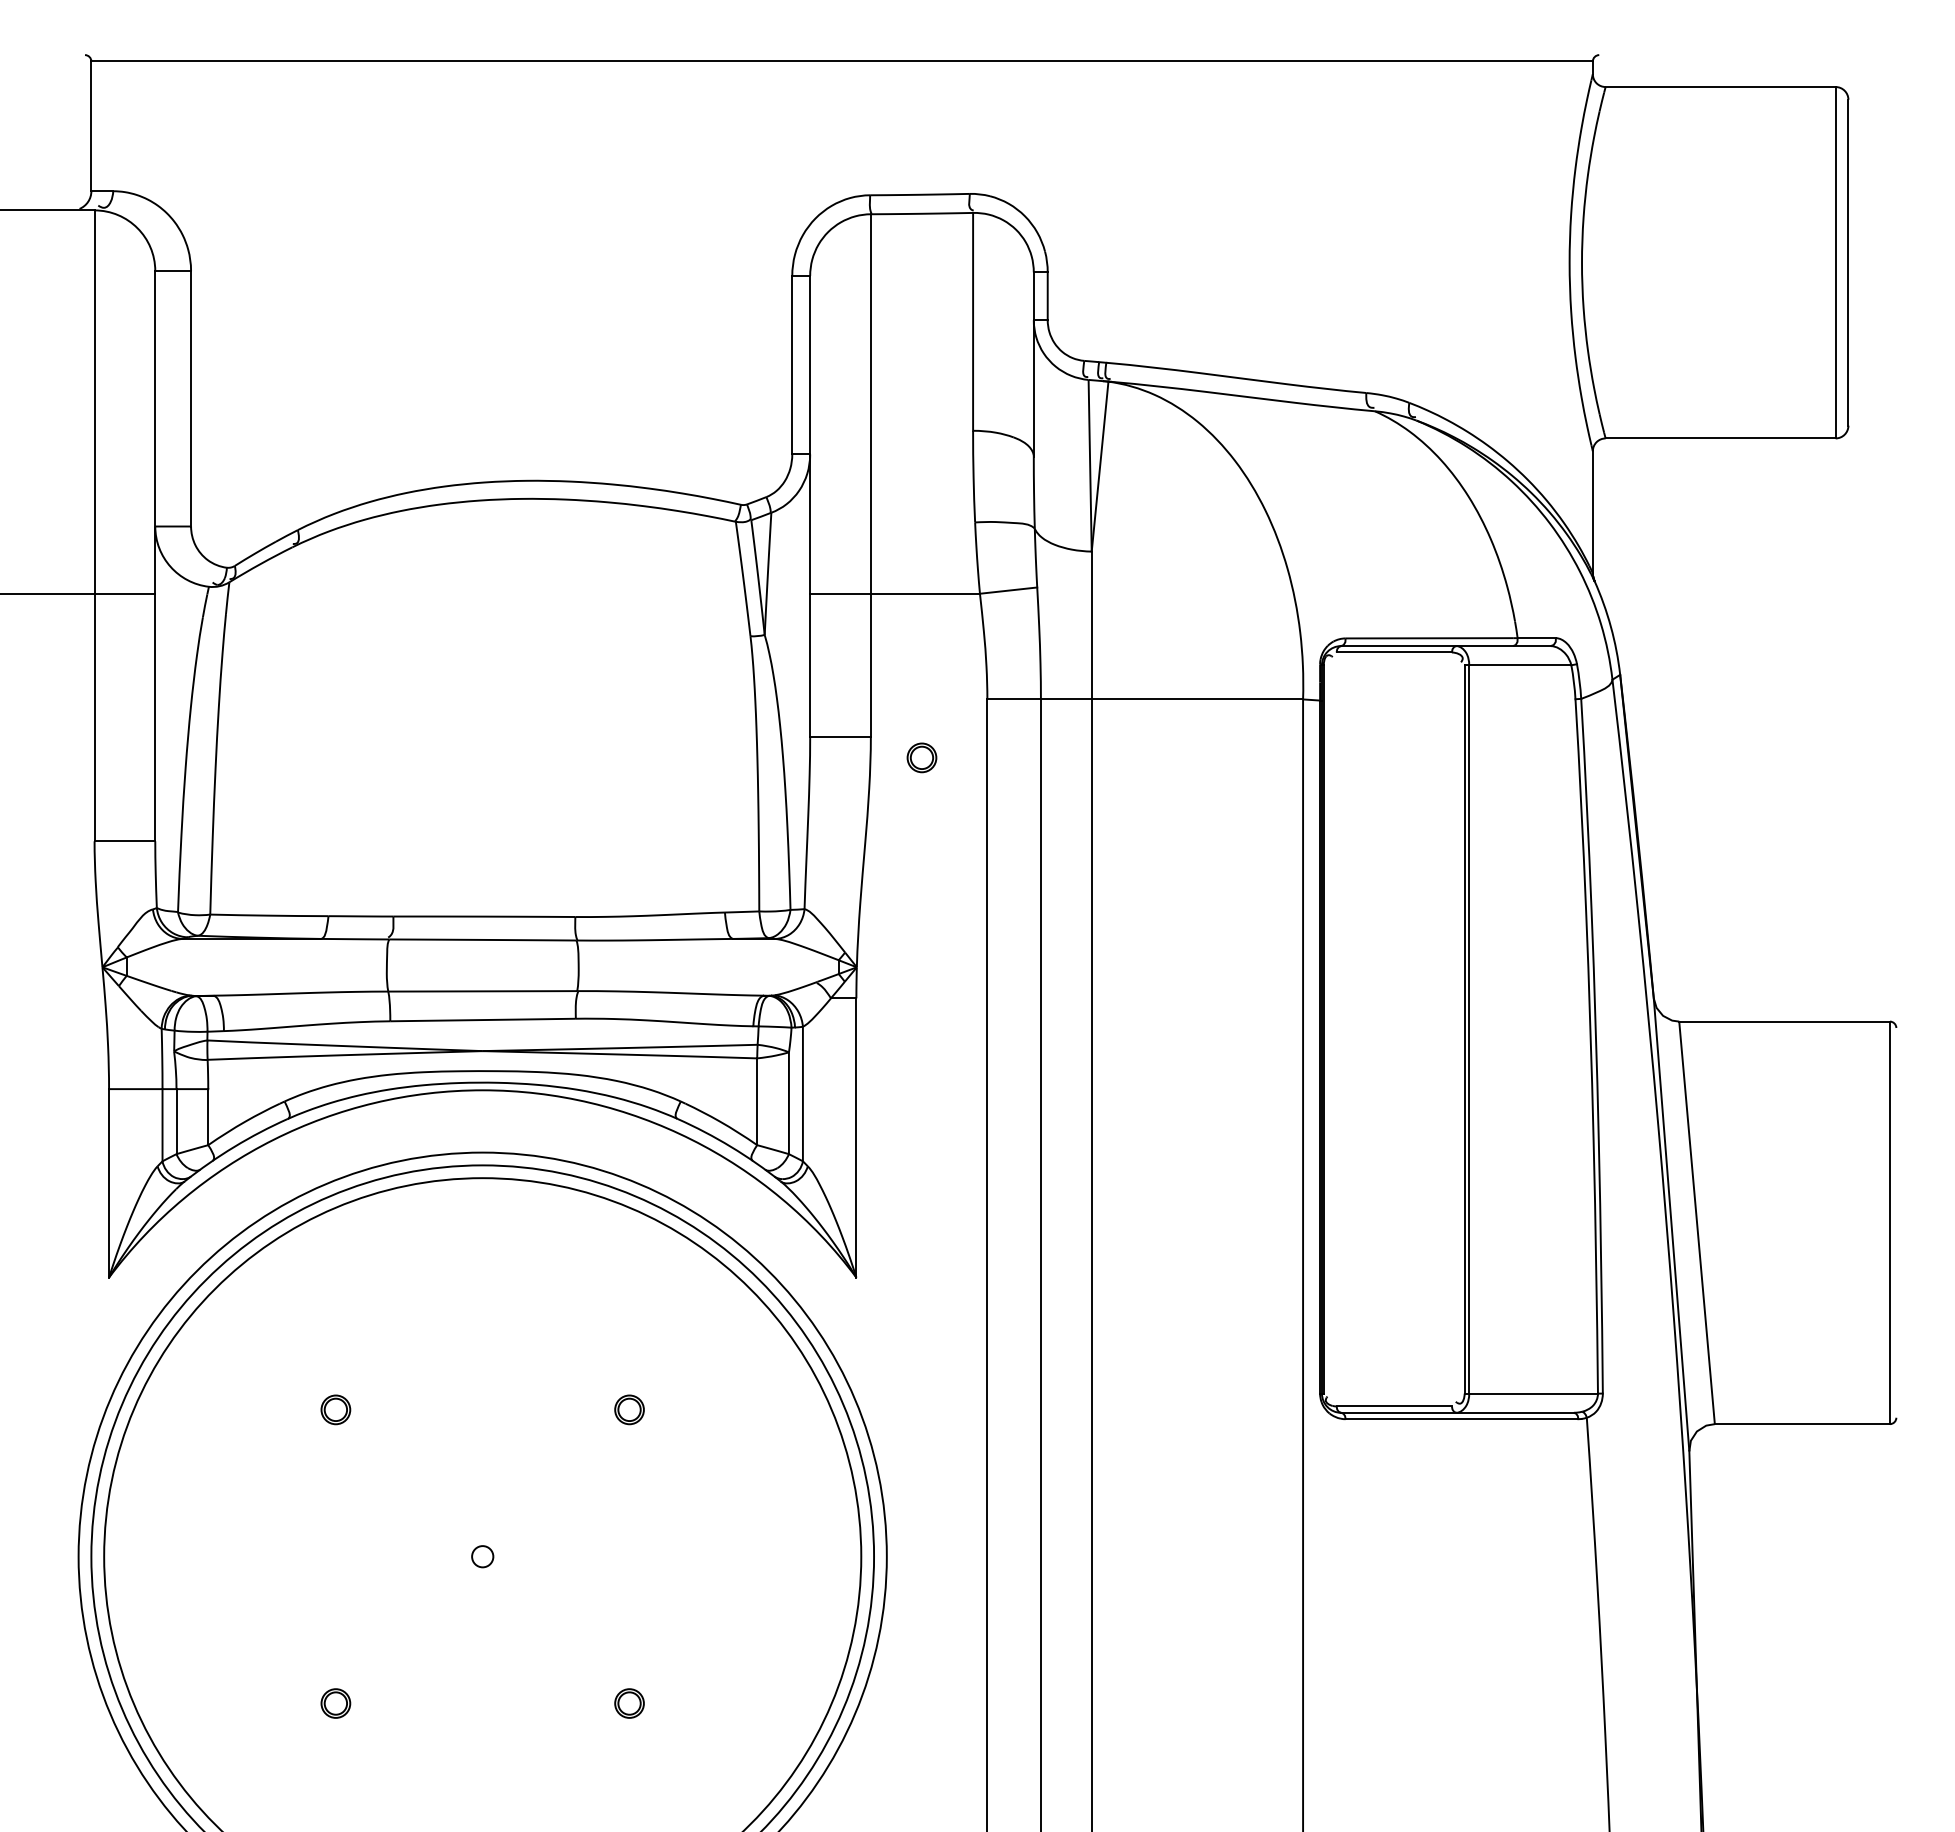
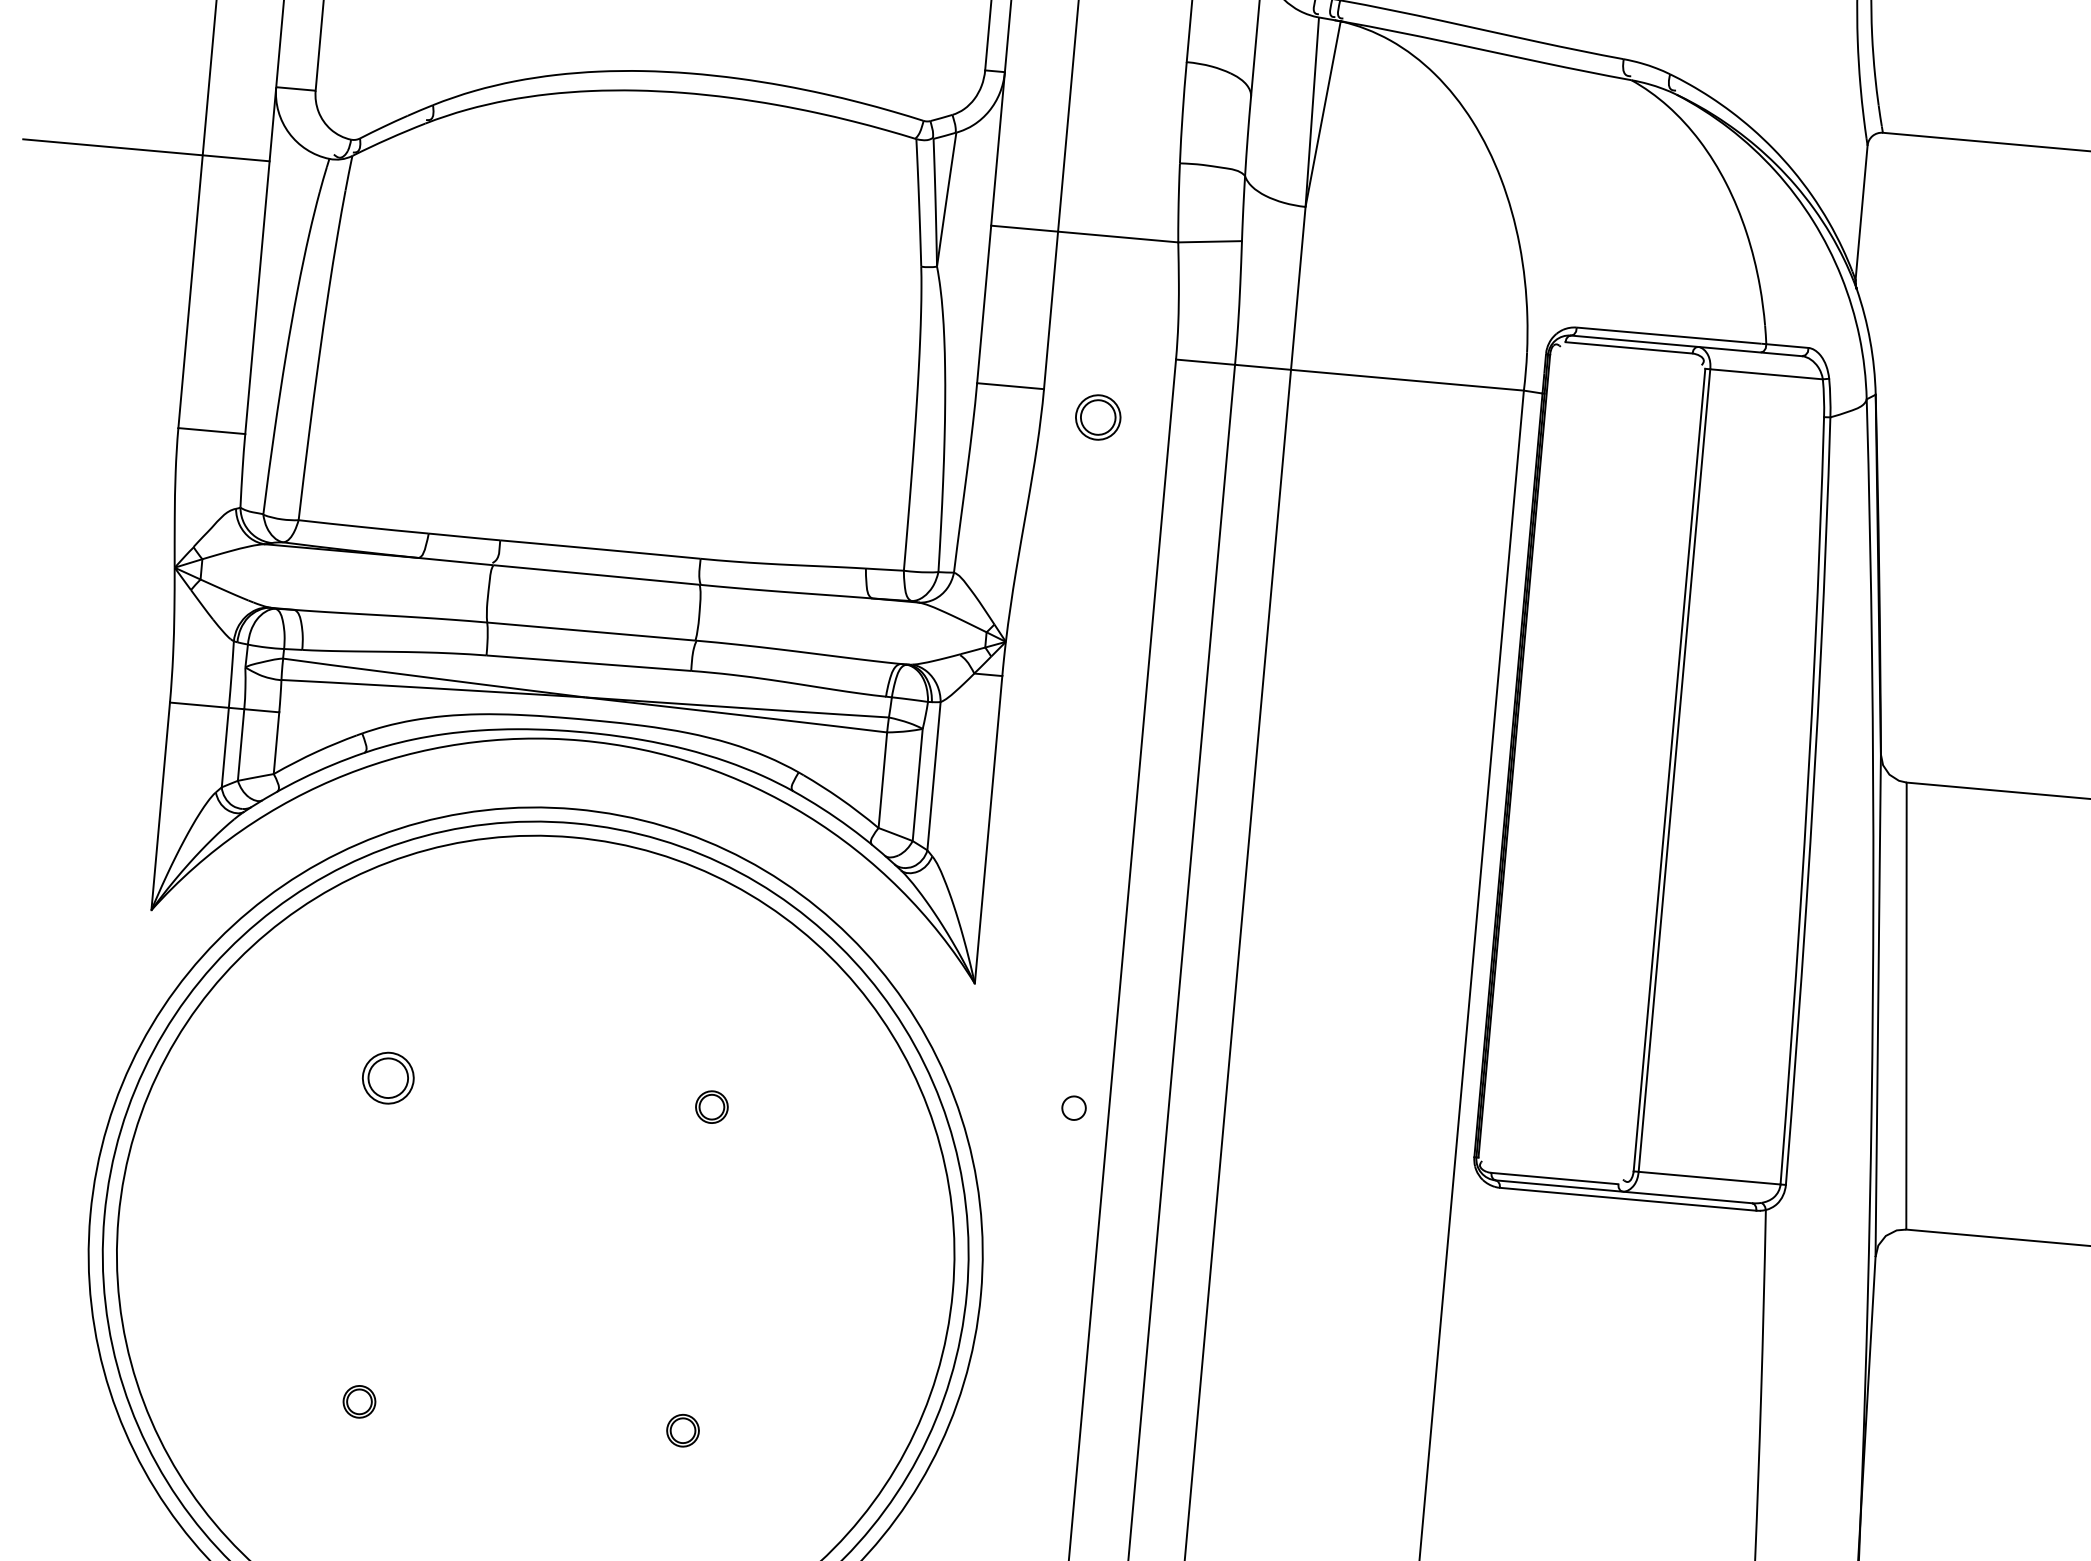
part: (921, 757) -> (1097, 417), size x1.4
part: (335, 1409) -> (387, 1077), size x1.6
circle: (482, 1556) -> (1073, 1107), moved

